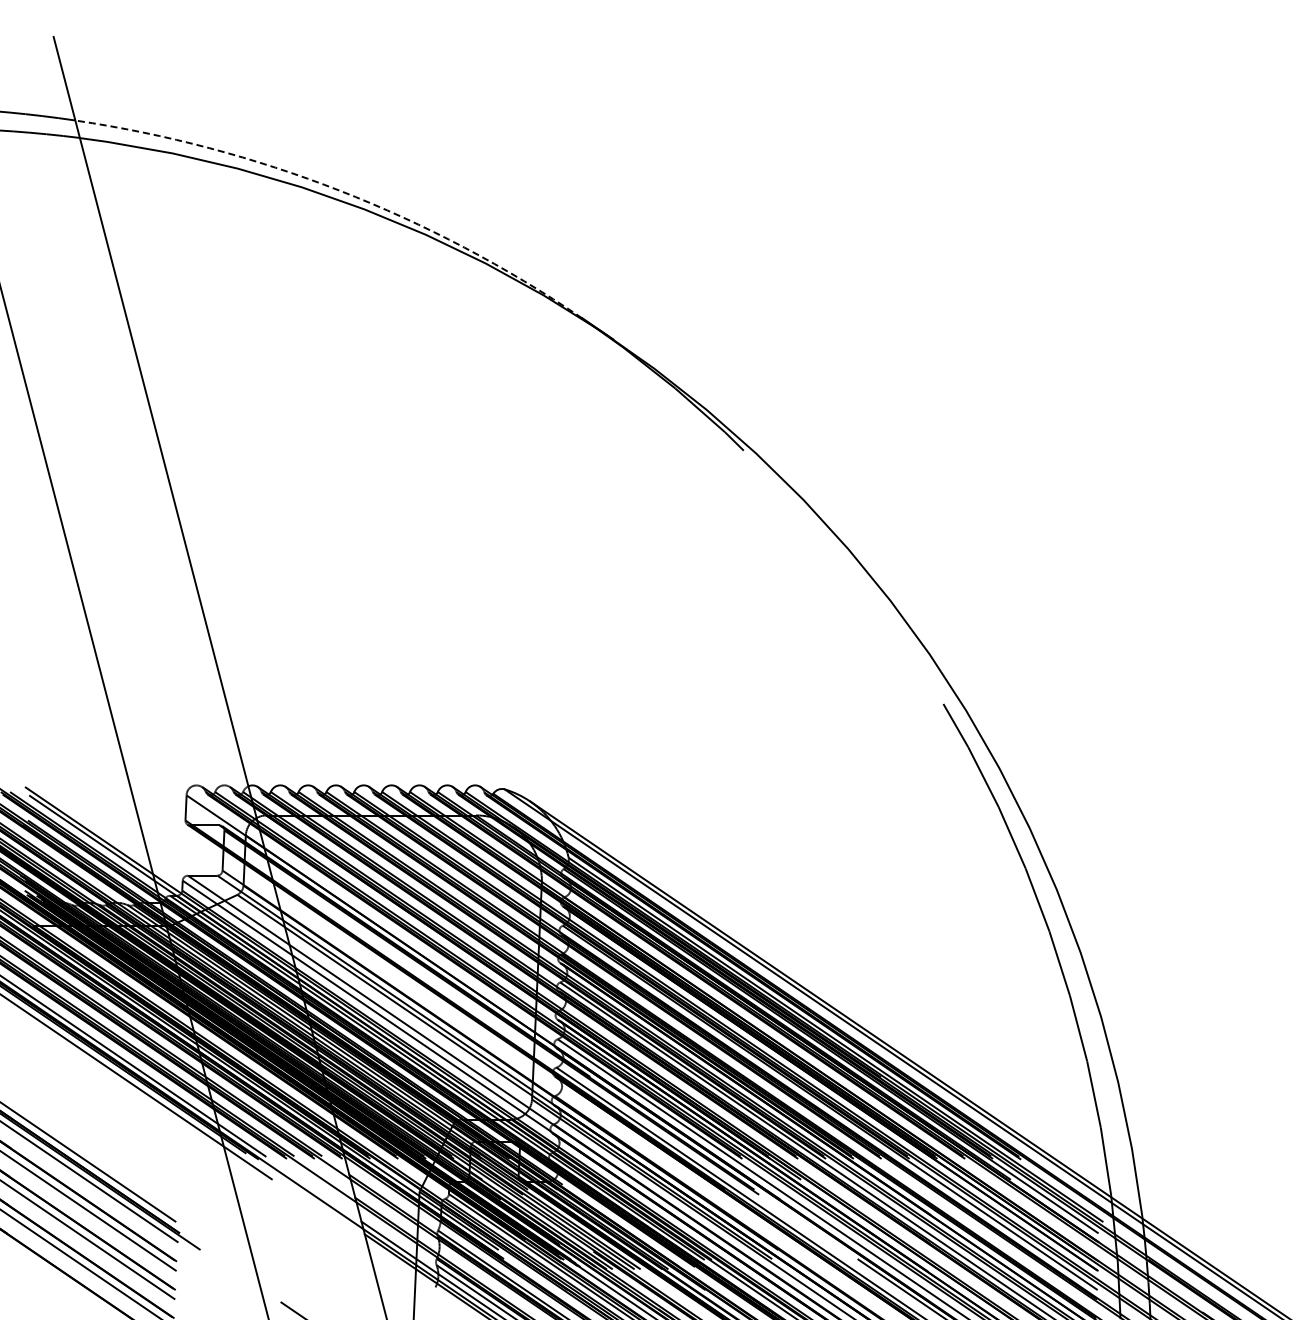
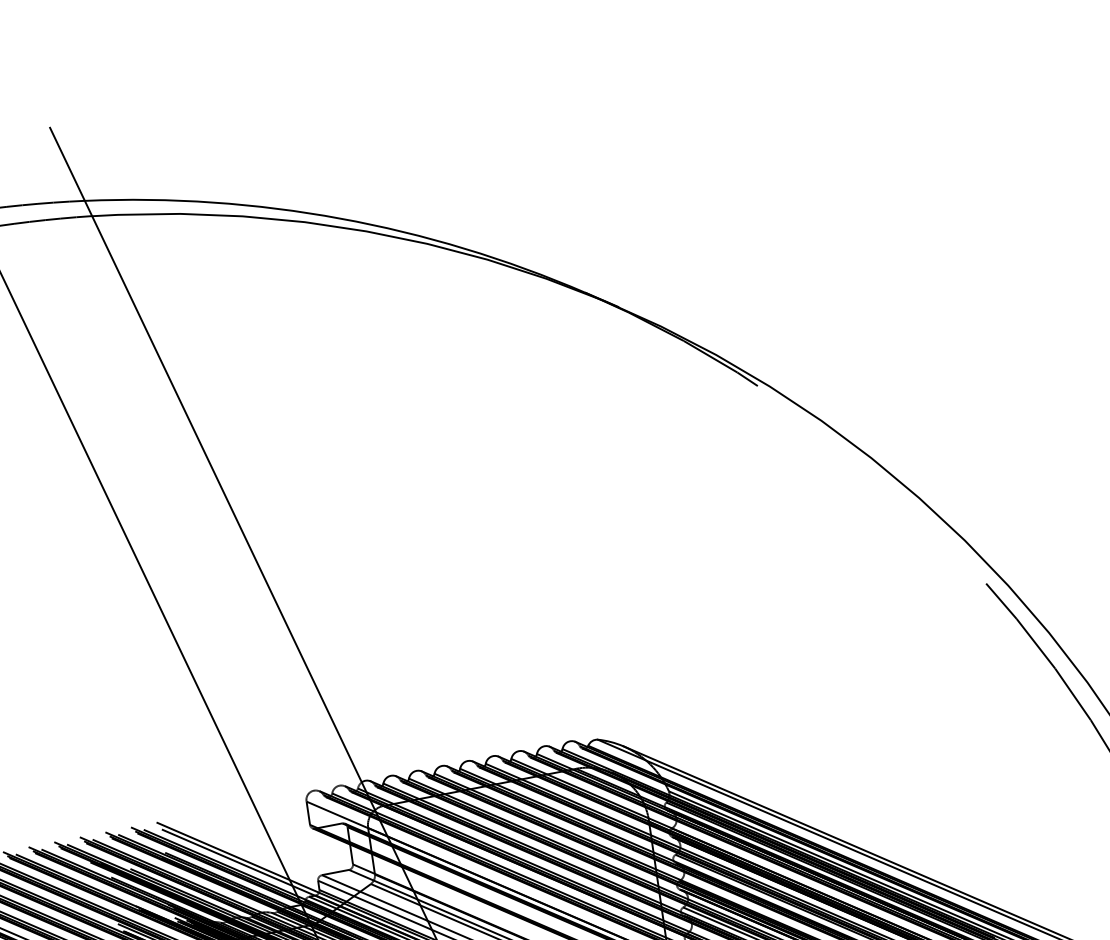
arc: (339, 190) -> (340, 218), dashed -> solid

